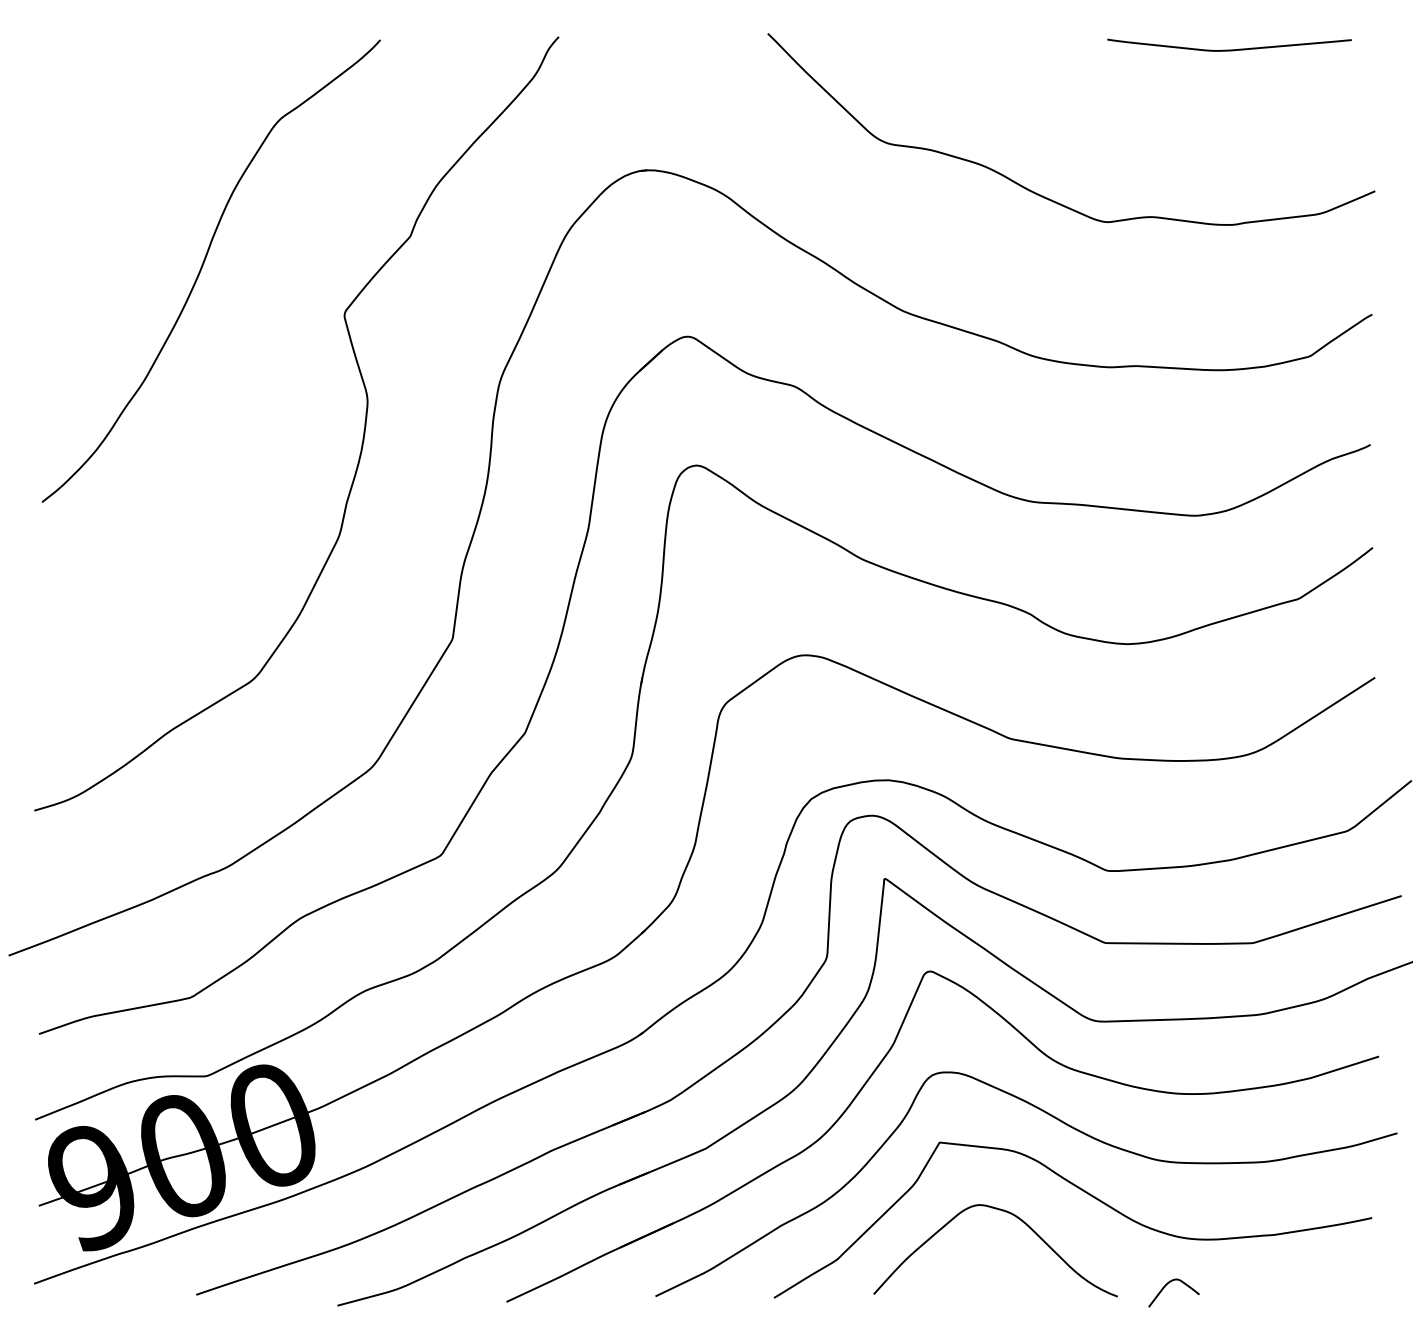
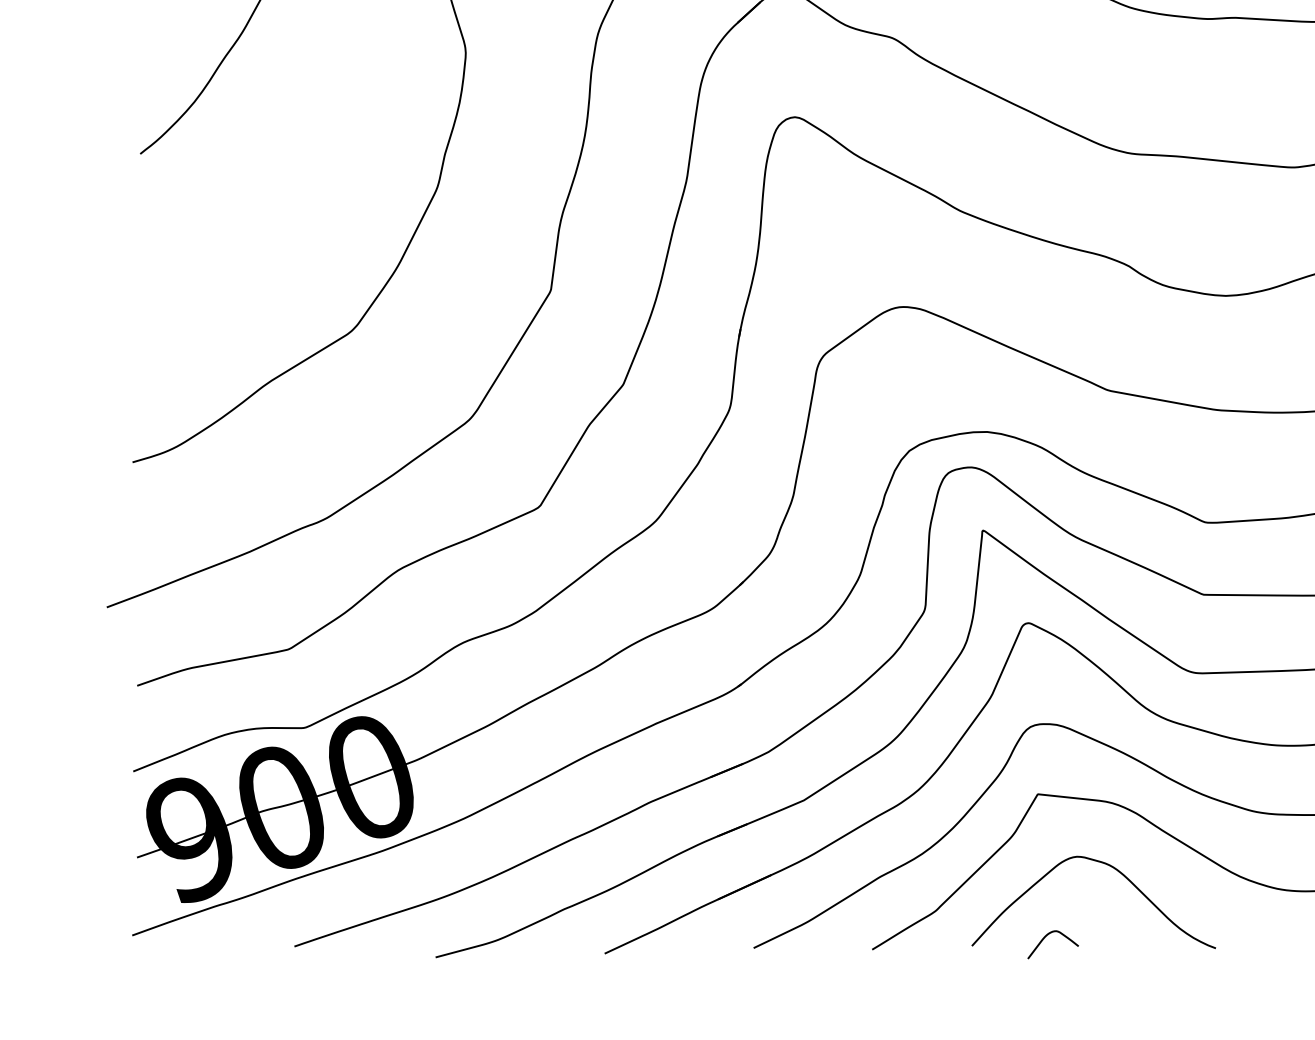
curve: (1168, 1284) -> (1047, 936), moved

